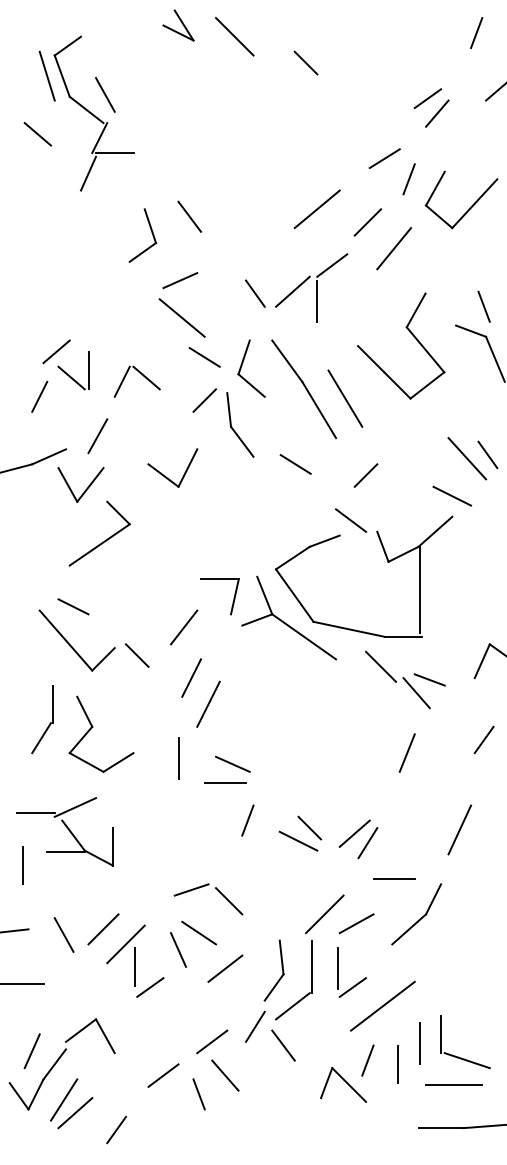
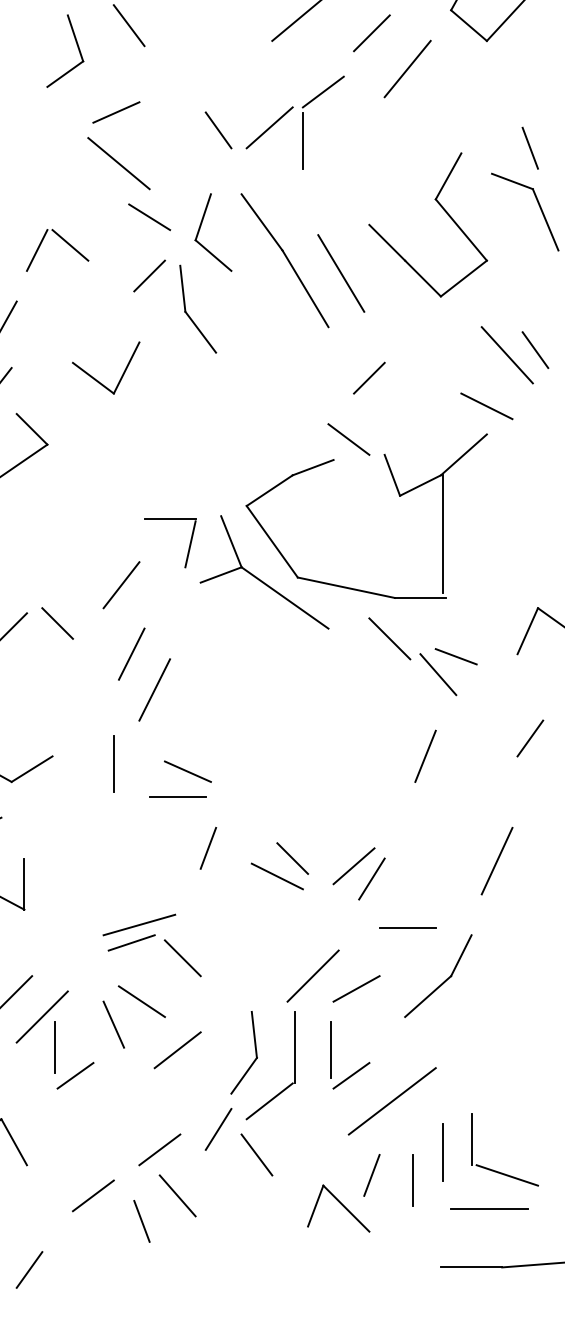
part: (414, 338) -> (446, 214), moved
line: (295, 464) -> (273, 363), removed
line: (197, 876) -> (139, 924), added

